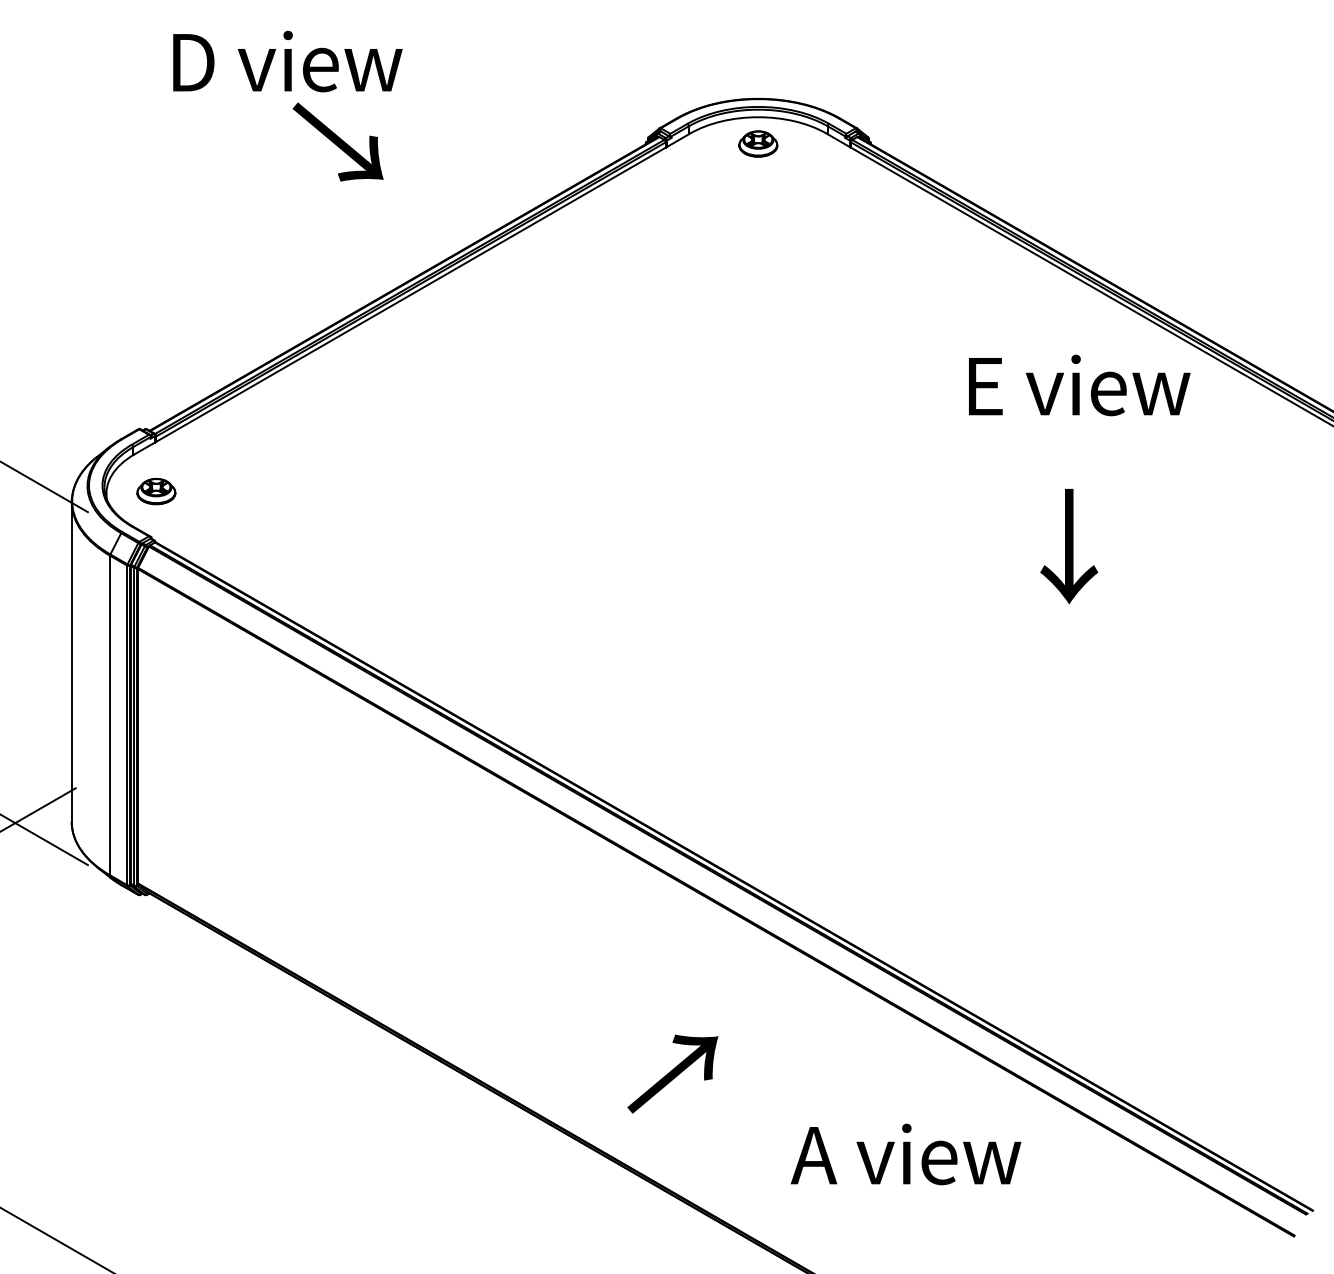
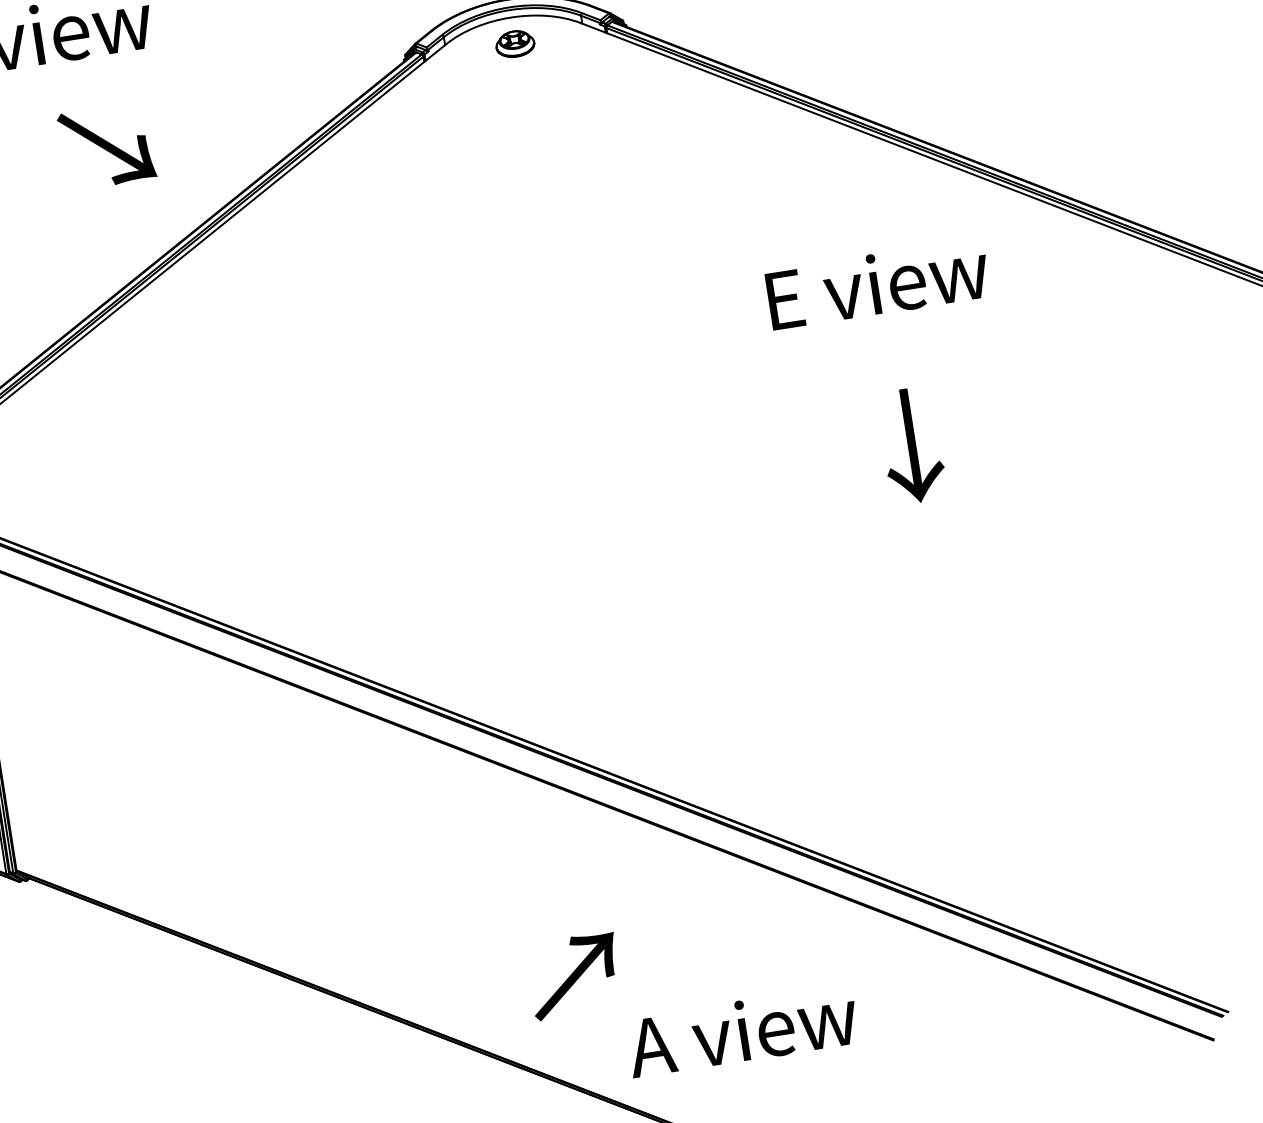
text: (337, 141) -> (106, 145), moved
text: (1079, 385) -> (877, 284), moved
text: (1069, 546) -> (912, 445), moved
text: (905, 1154) -> (741, 1031), moved

